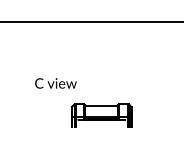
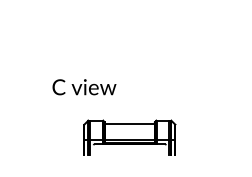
part: (101, 115) -> (129, 137), moved

